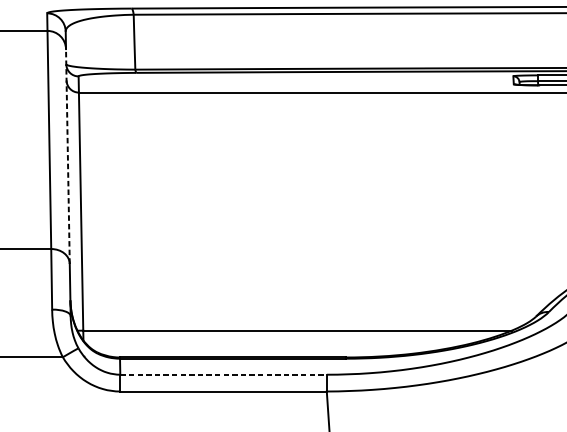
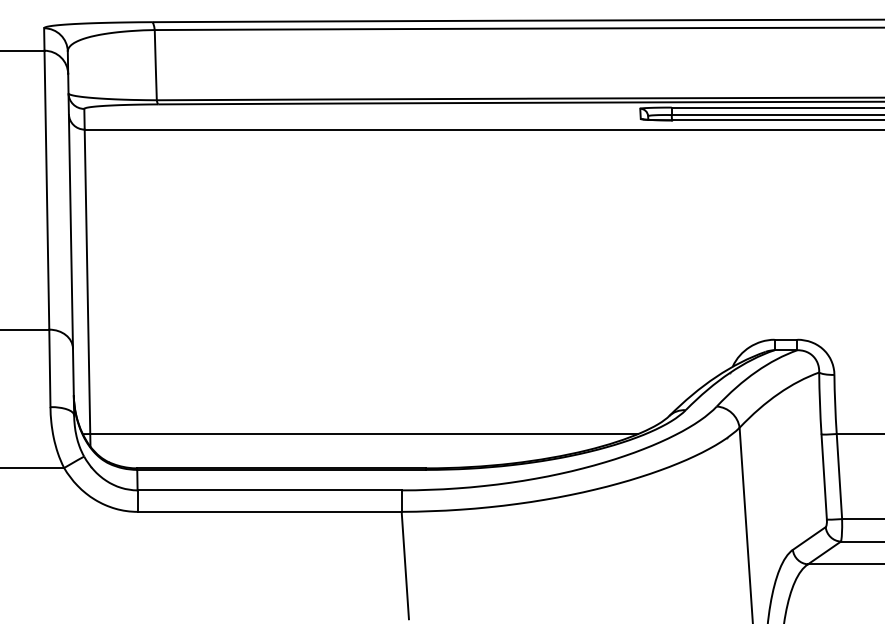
line: (67, 155) -> (70, 210), dashed -> solid
line: (224, 374) -> (270, 490), dashed -> solid

